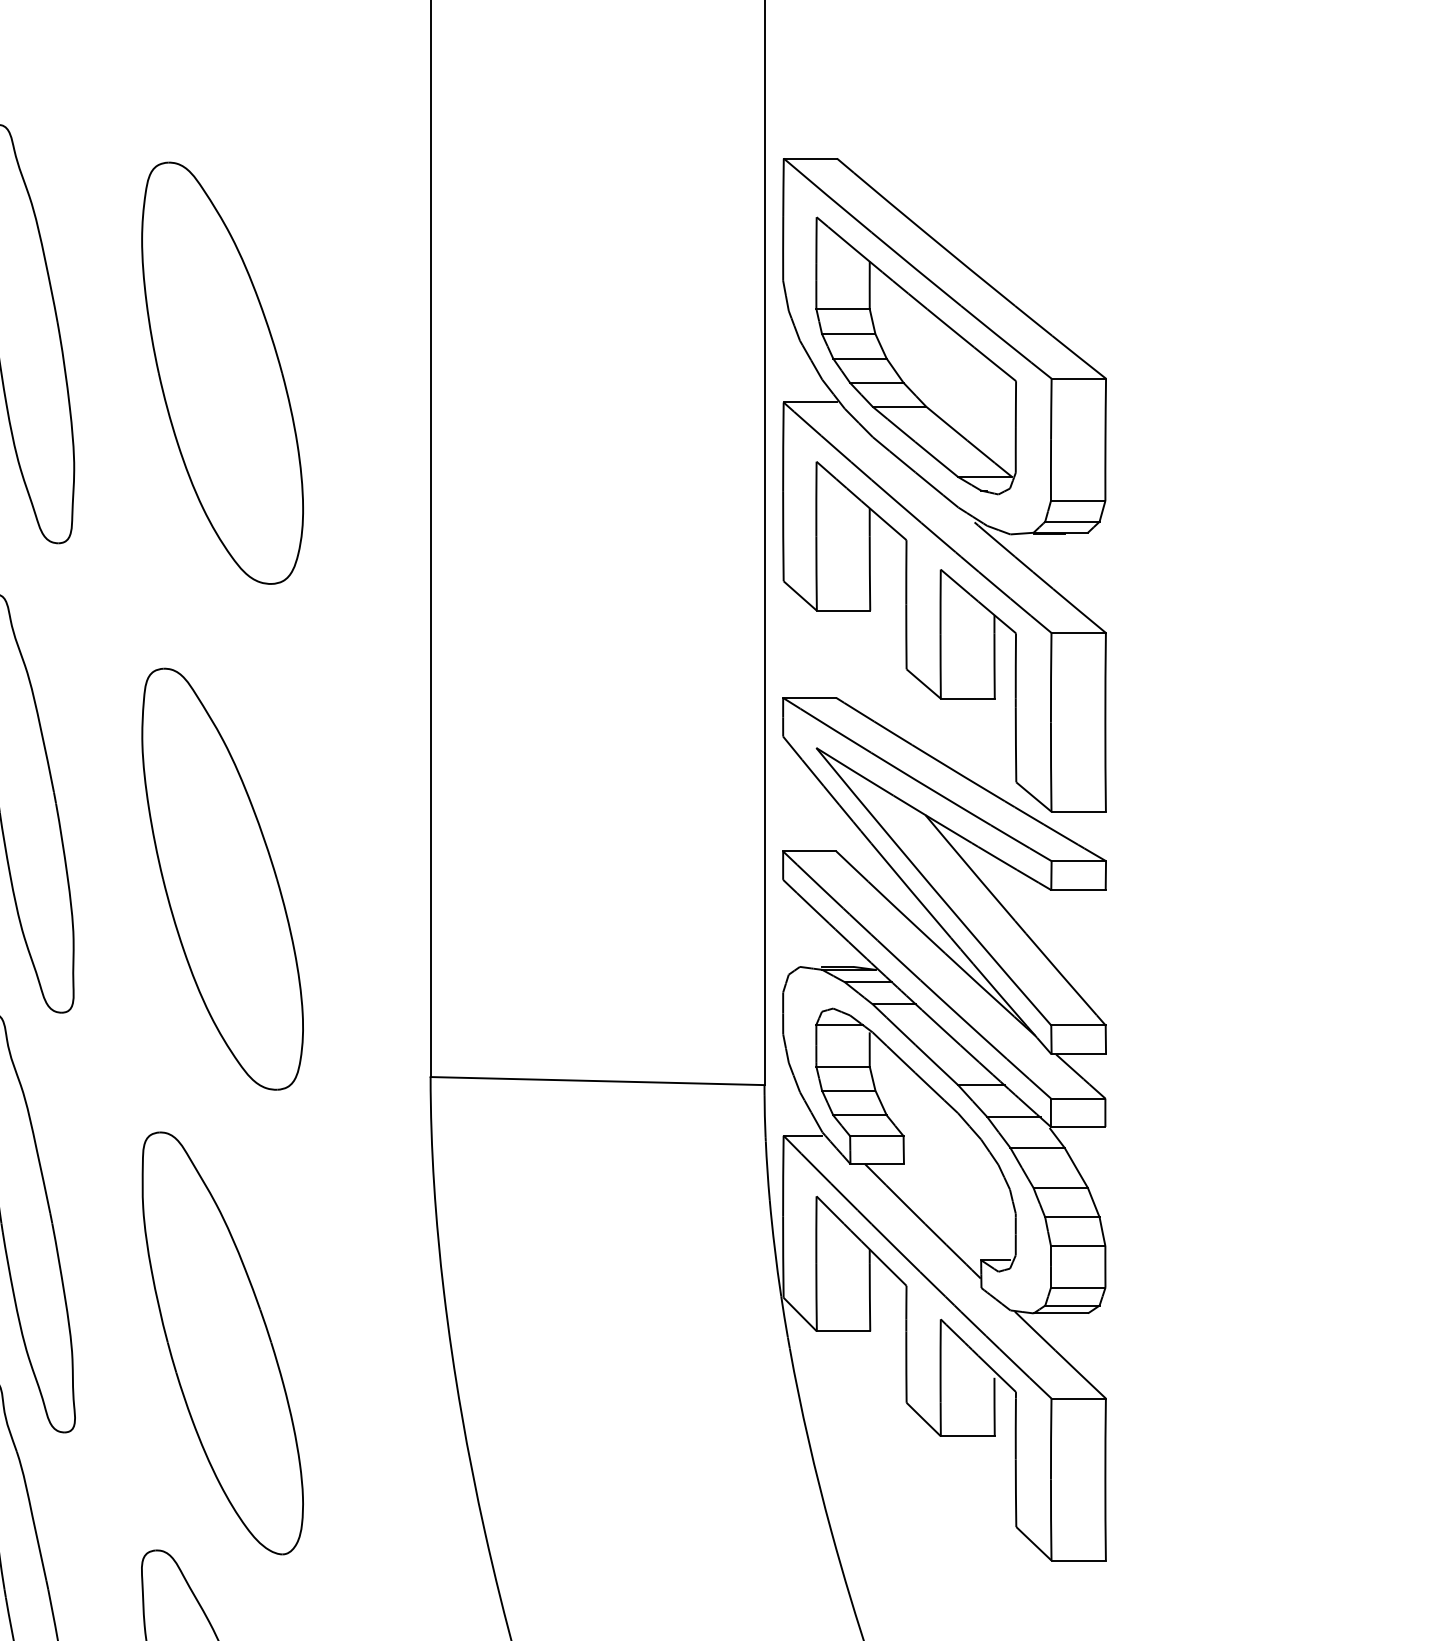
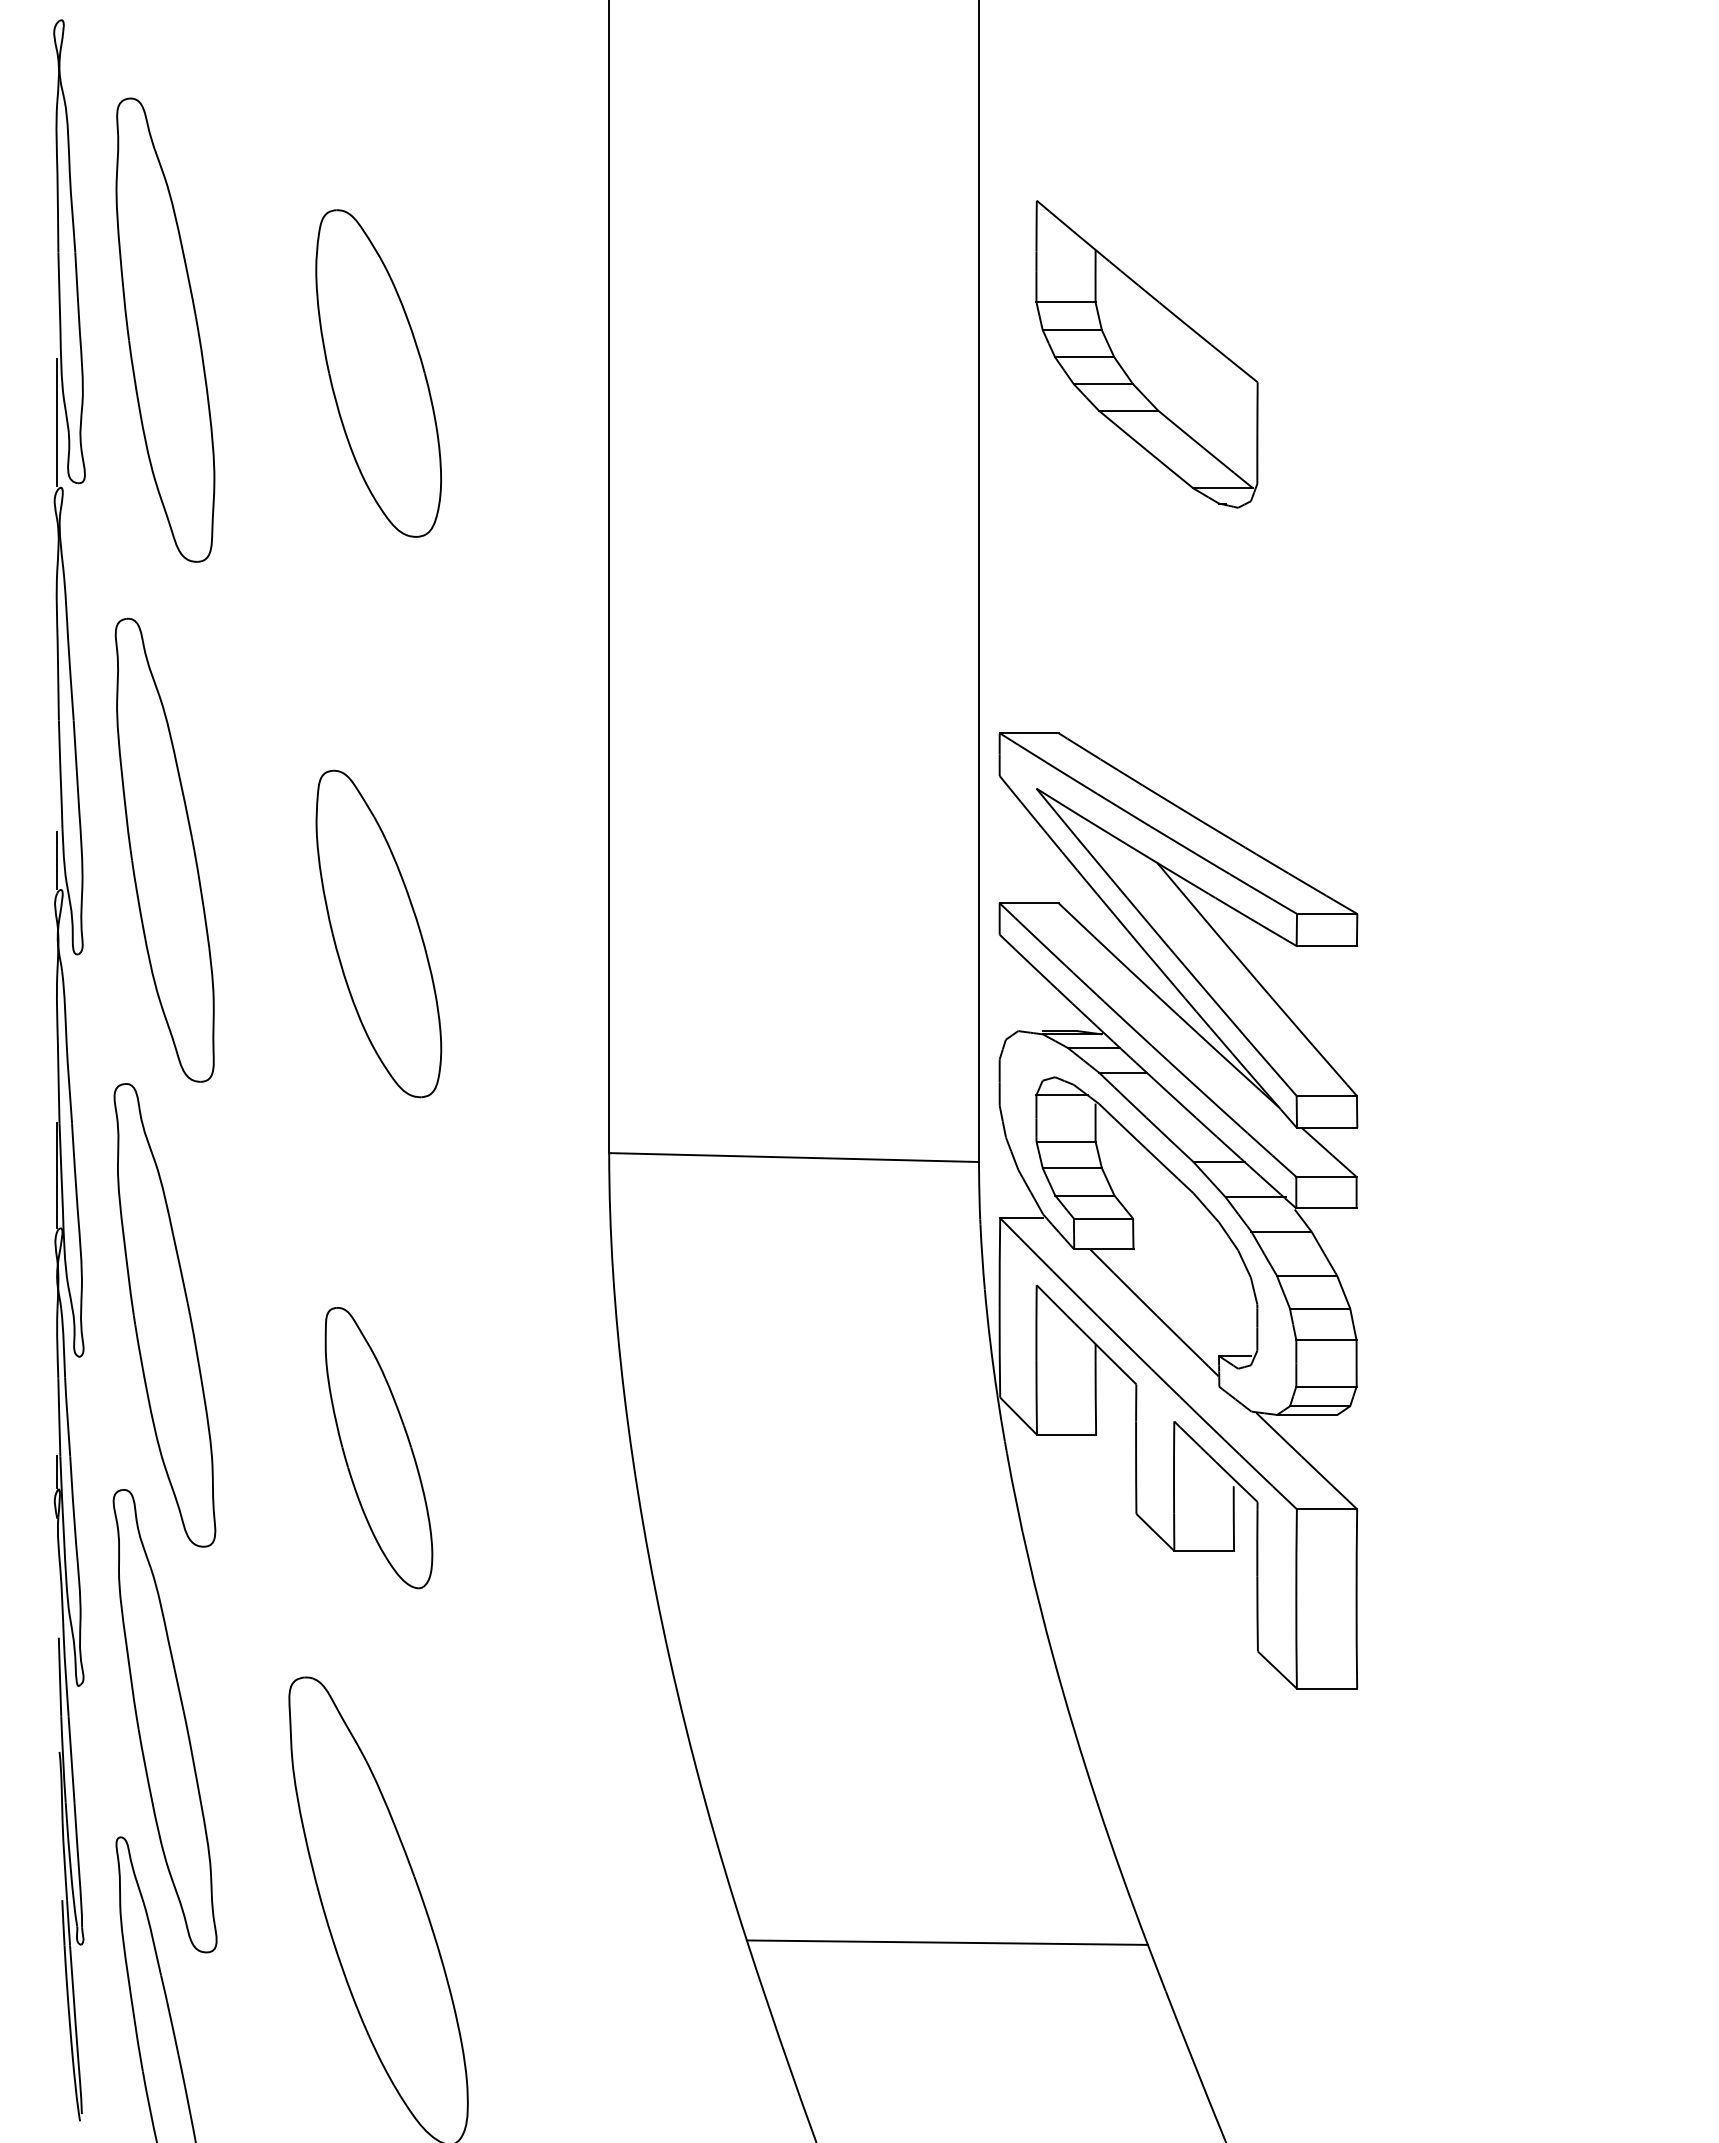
part: (222, 373) -> (378, 373), size x0.7
part: (944, 485) -> (1178, 497), removed
part: (222, 878) -> (378, 933), size x0.7
part: (222, 1342) -> (378, 1447), size x0.6

